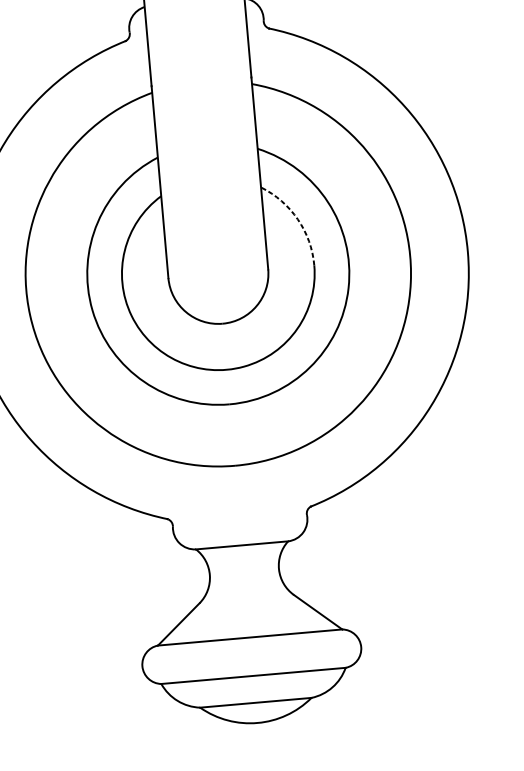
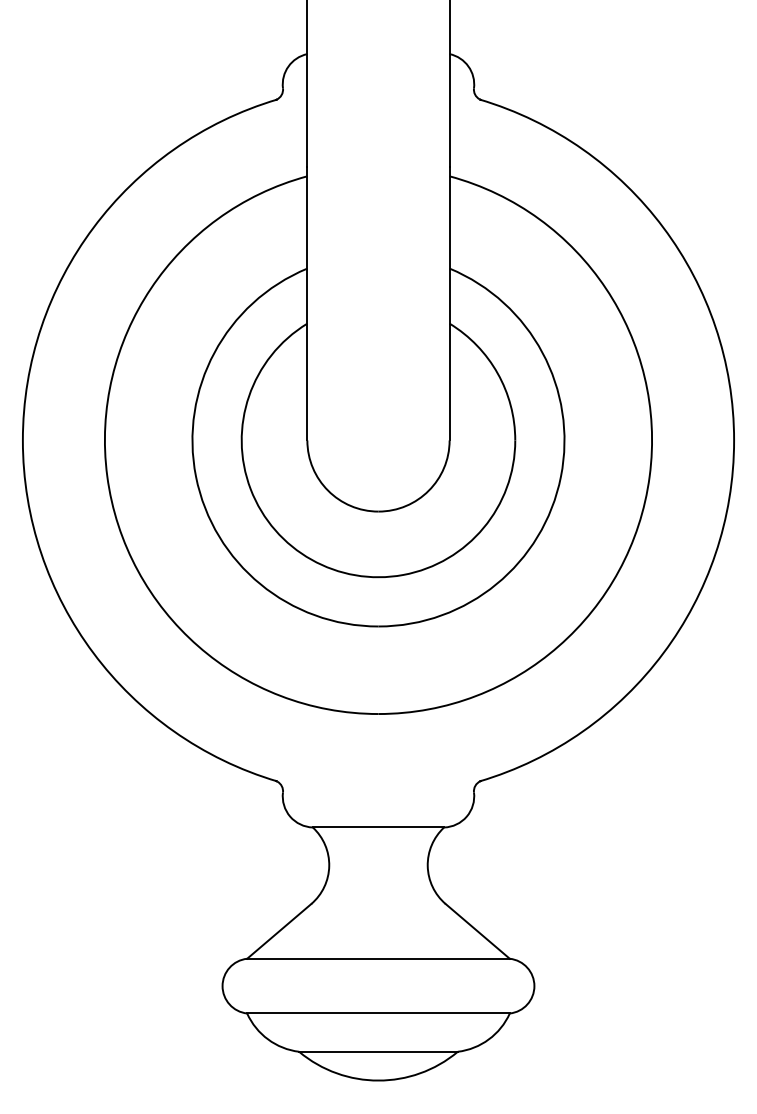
arc: (297, 219) -> (497, 373), dashed -> solid

